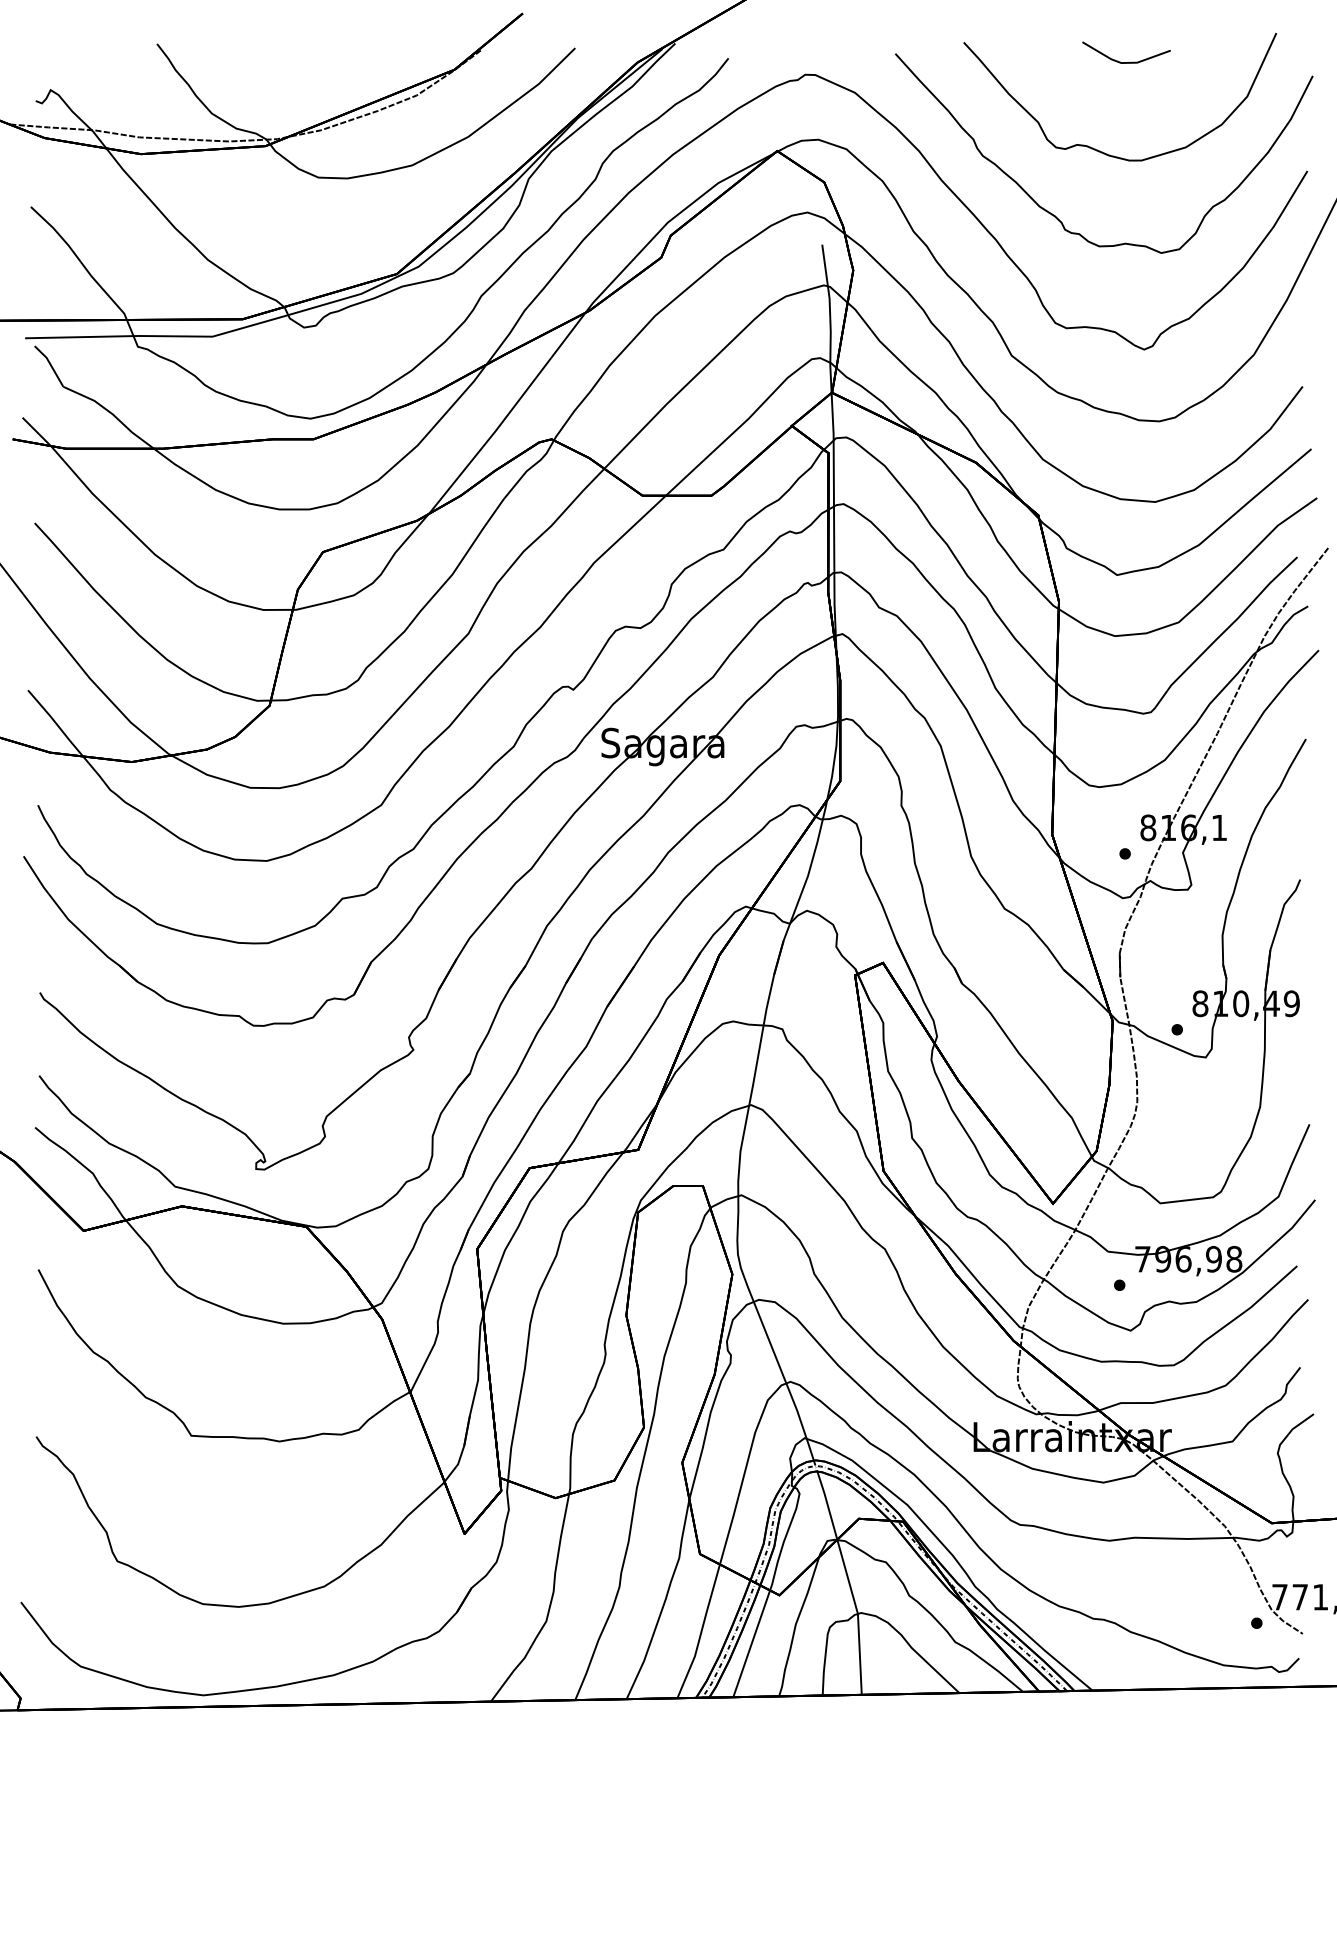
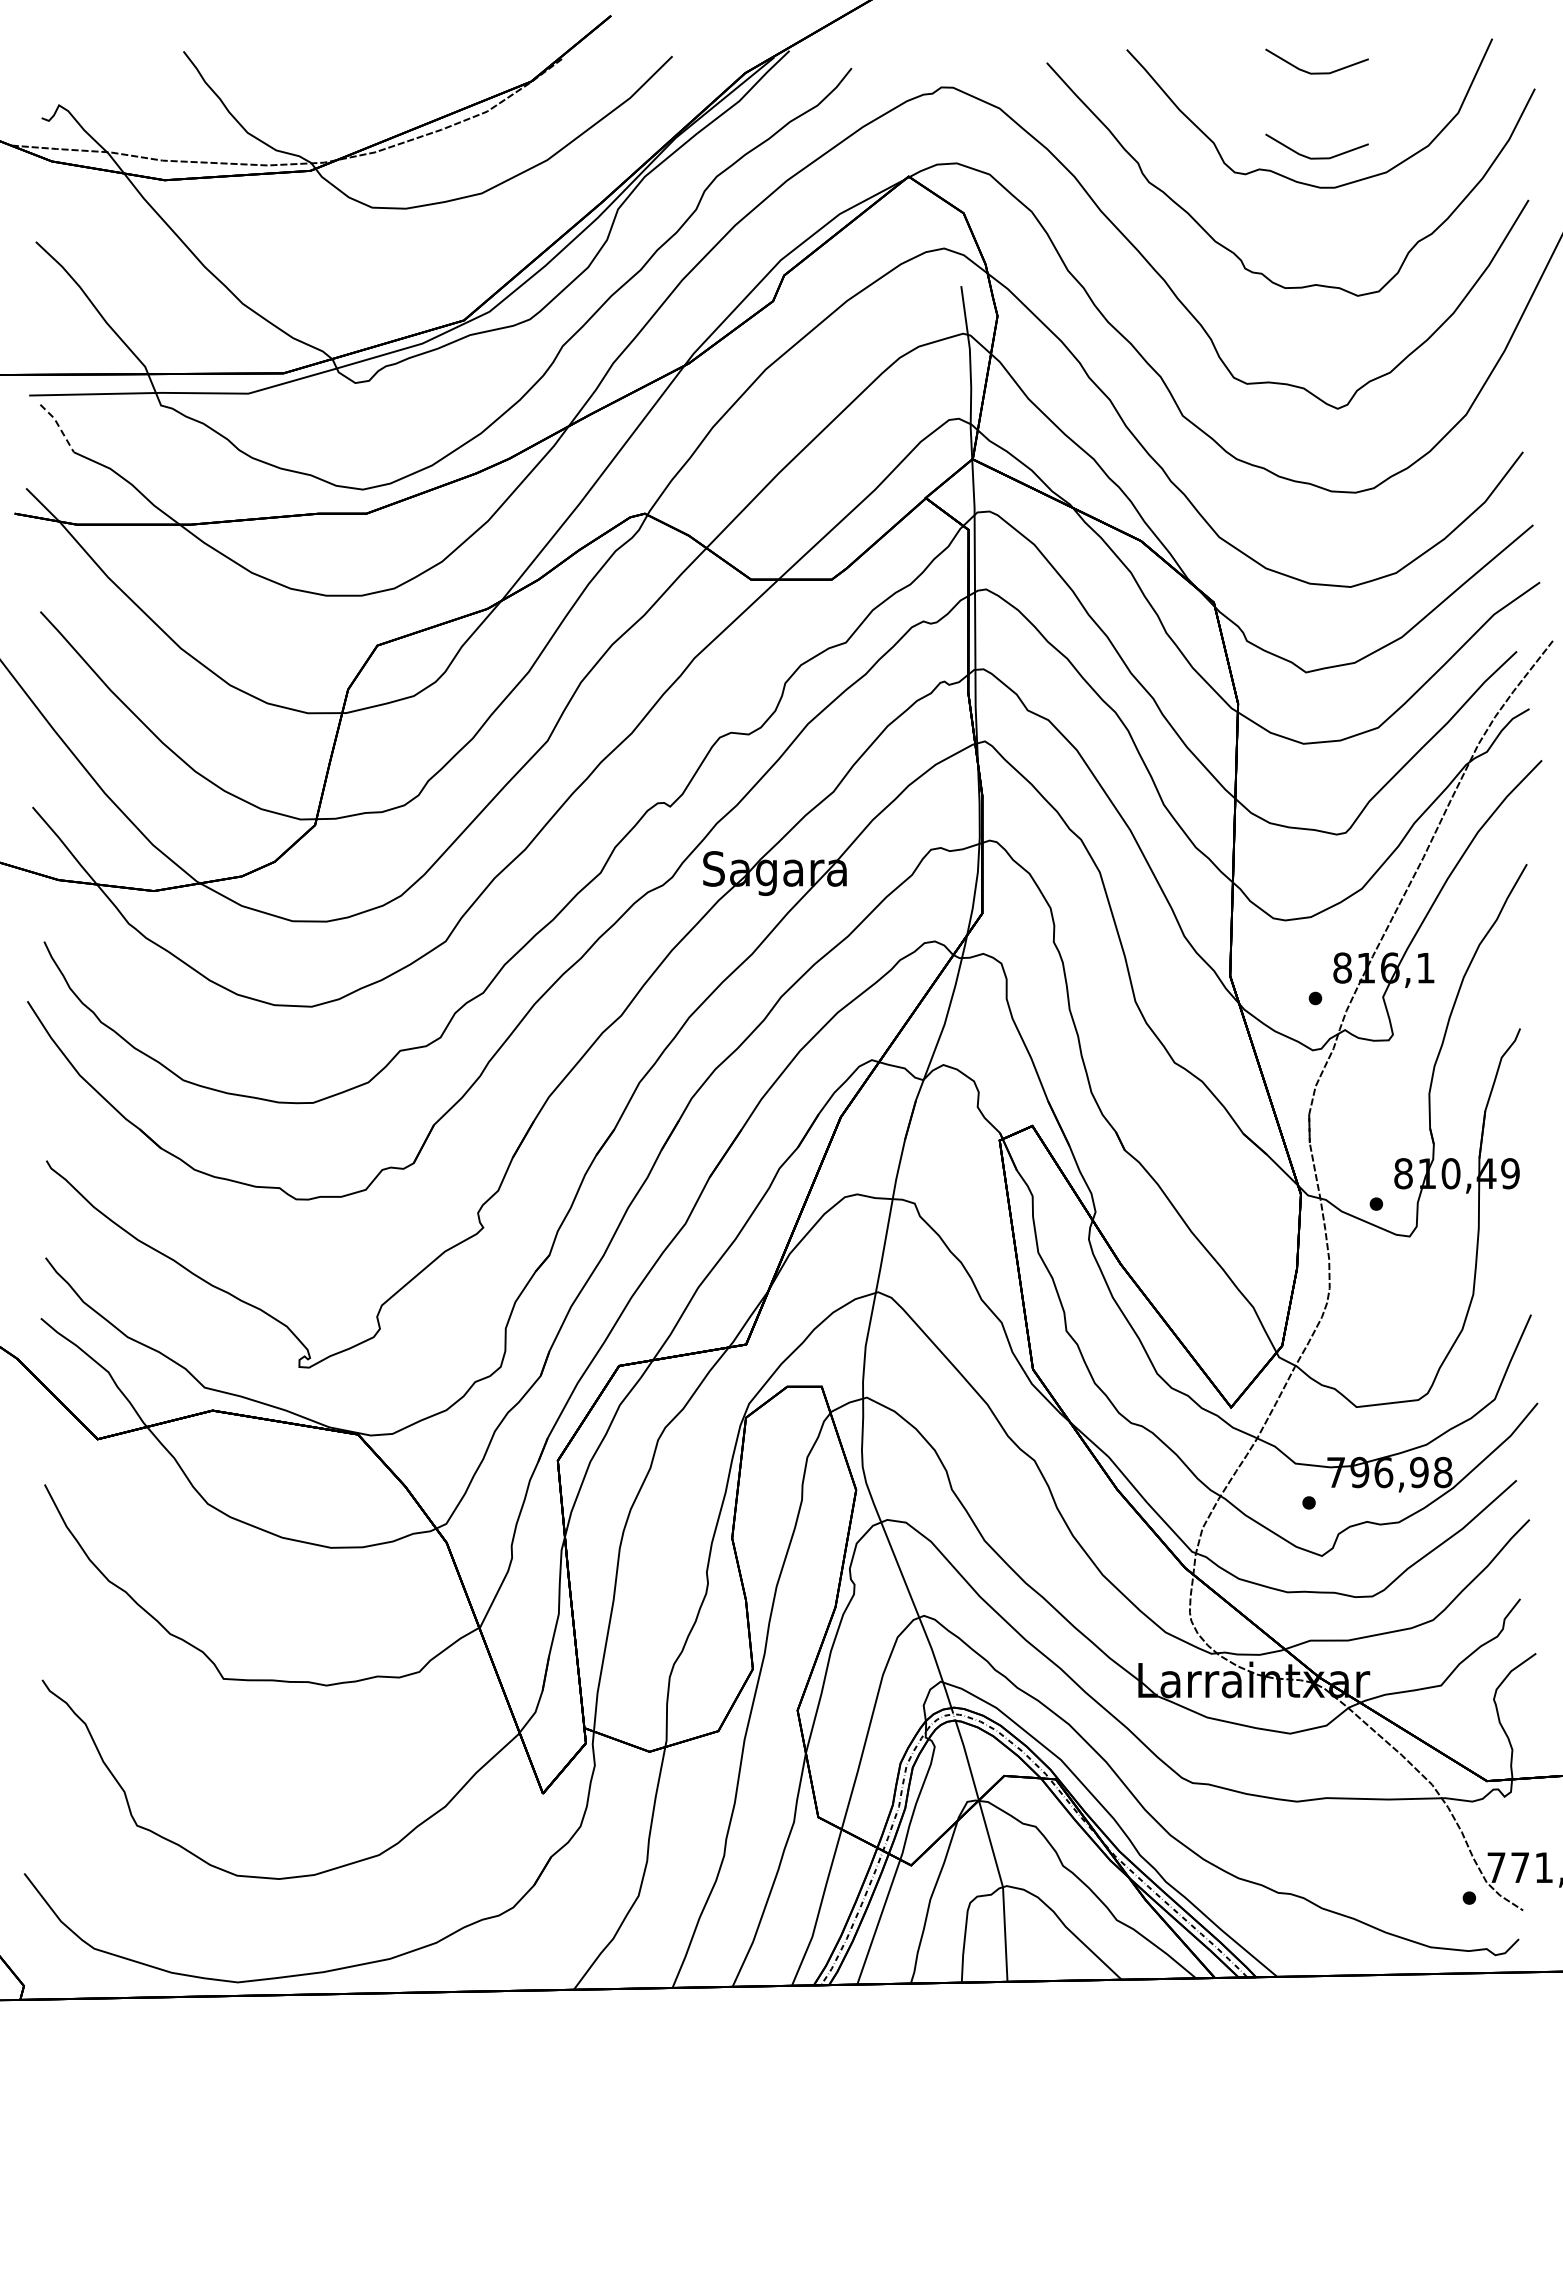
line: (1126, 134) -> (1316, 157), added
line: (51, 364) -> (59, 426), solid -> dashed

